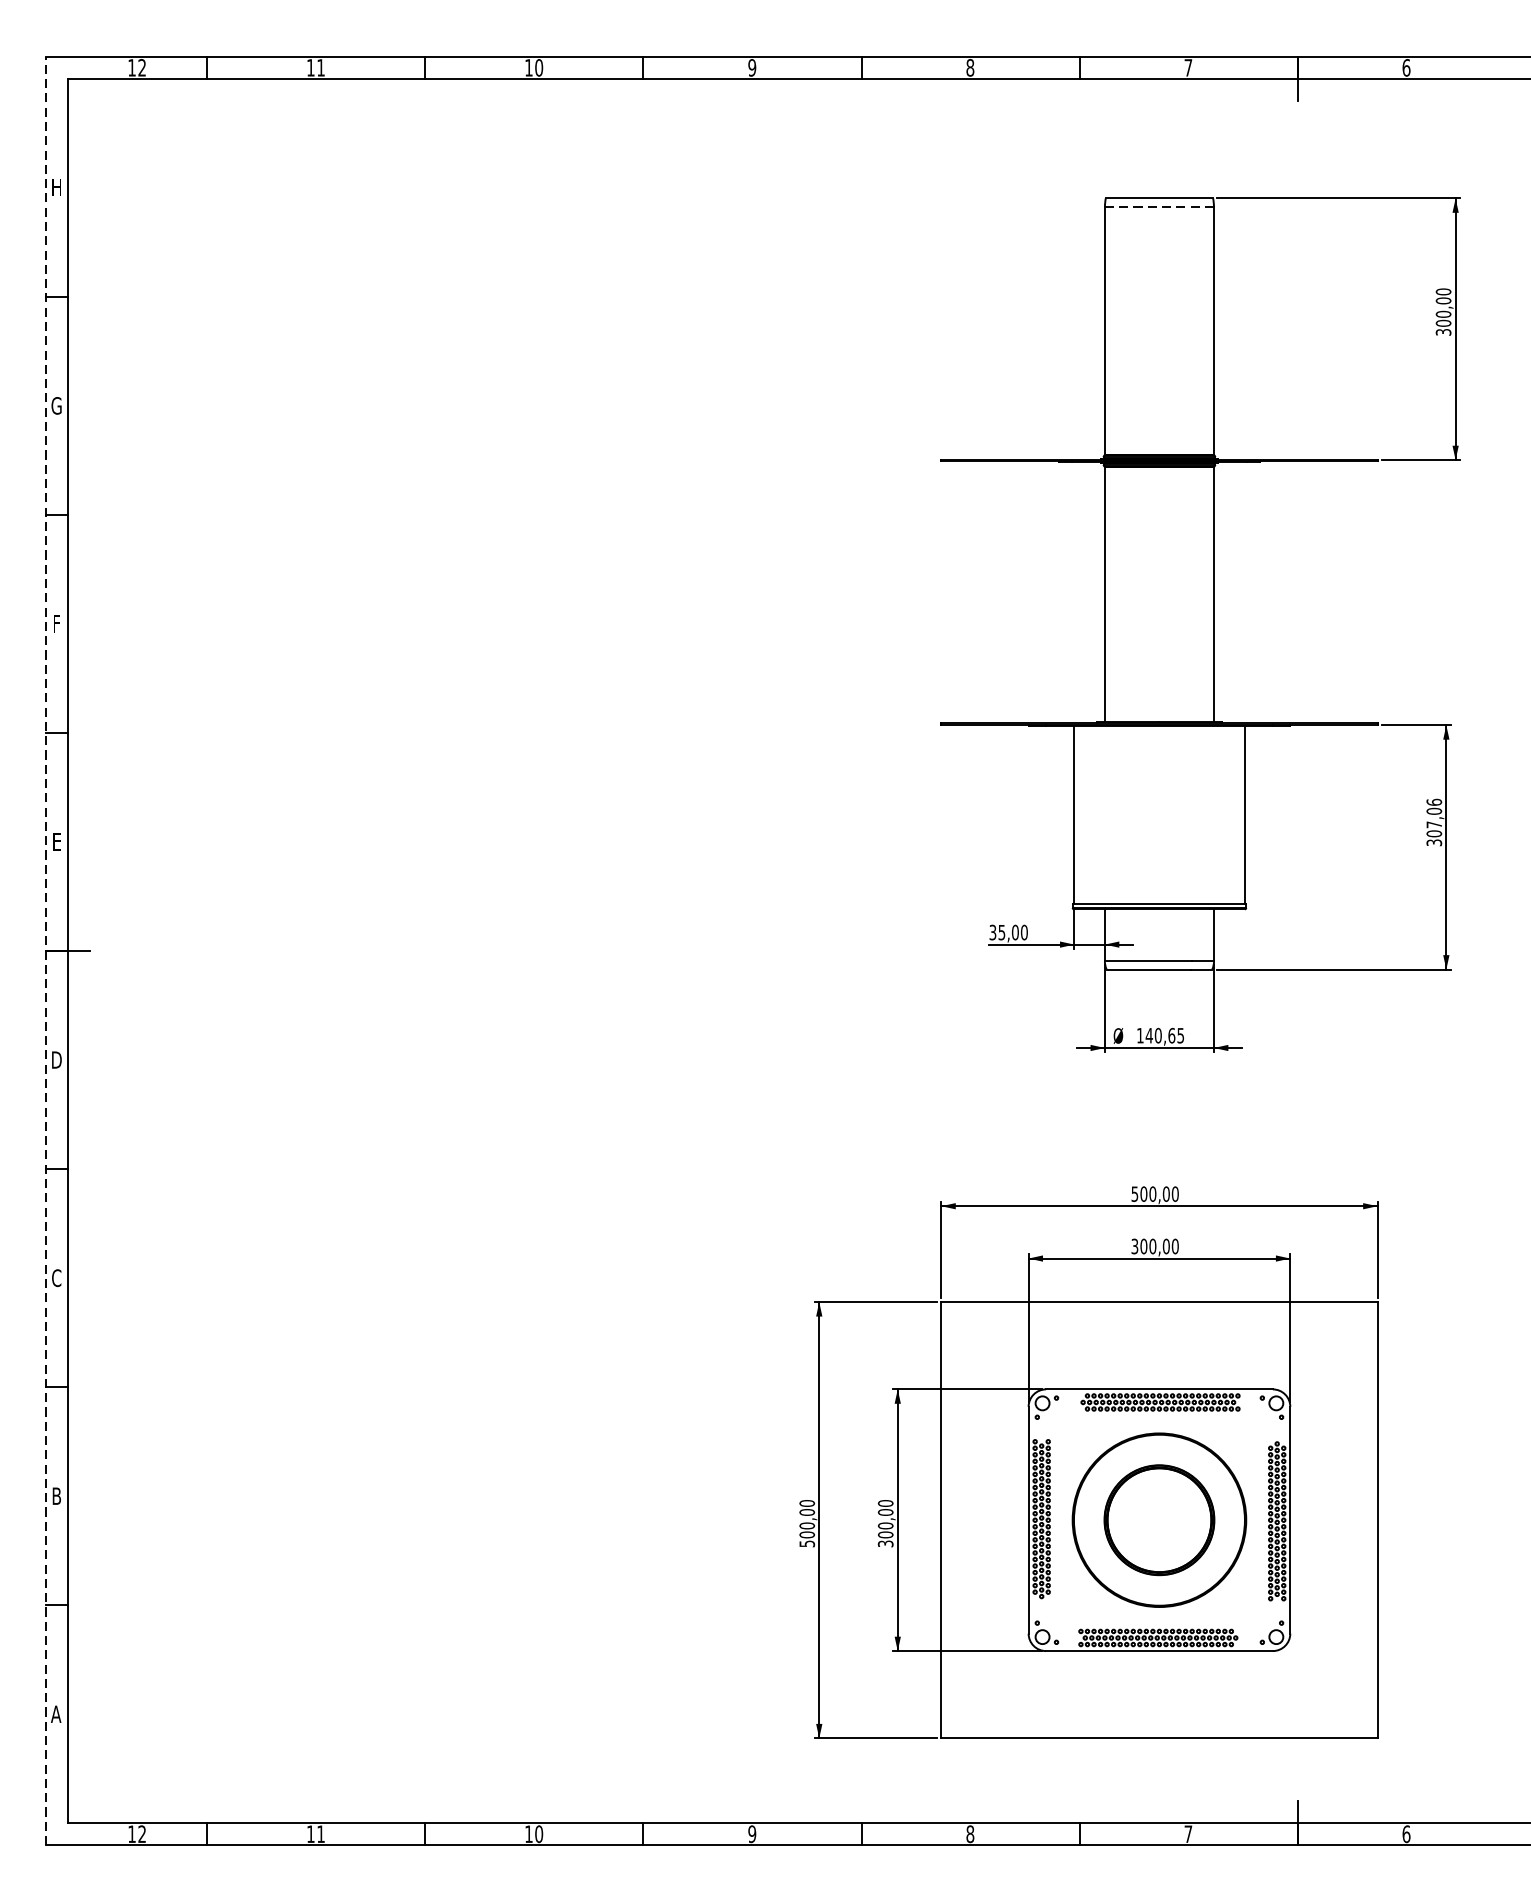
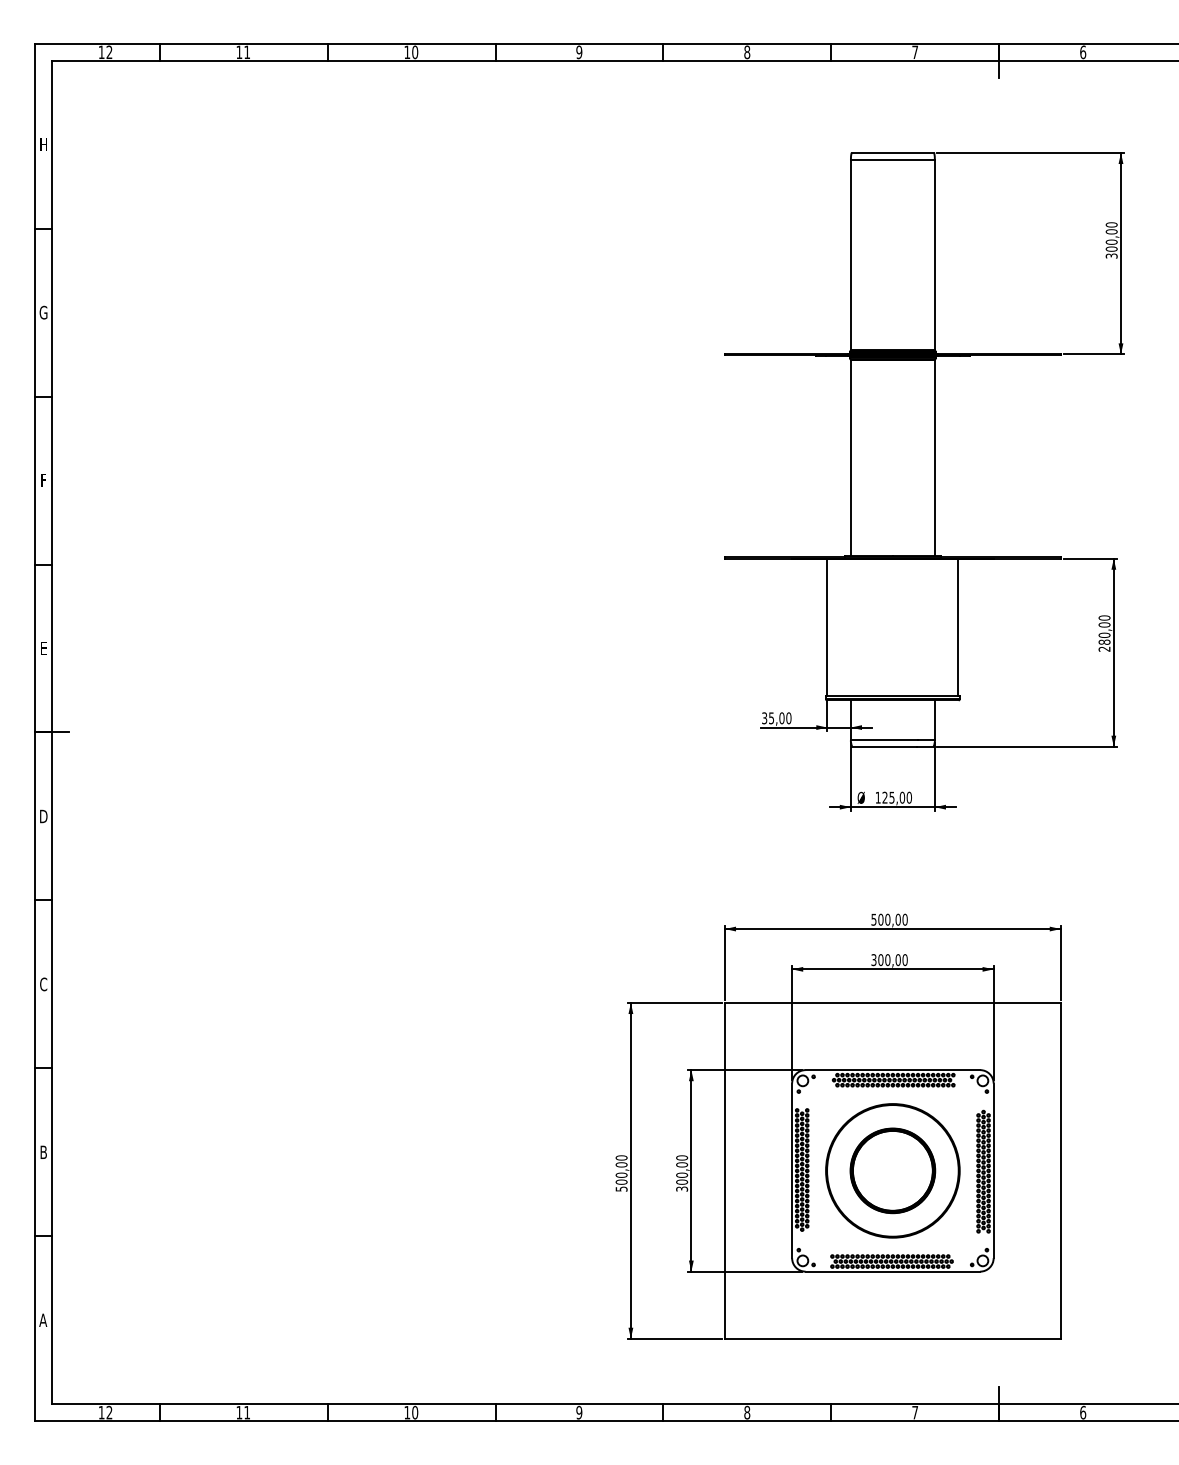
line: (1158, 206) -> (892, 159), dashed -> solid
text: (1434, 822) -> (1104, 633), 307,06 -> 280,00
line: (46, 951) -> (35, 732), dashed -> solid
text: (1164, 1035) -> (896, 797), 140,65 -> 125,00

